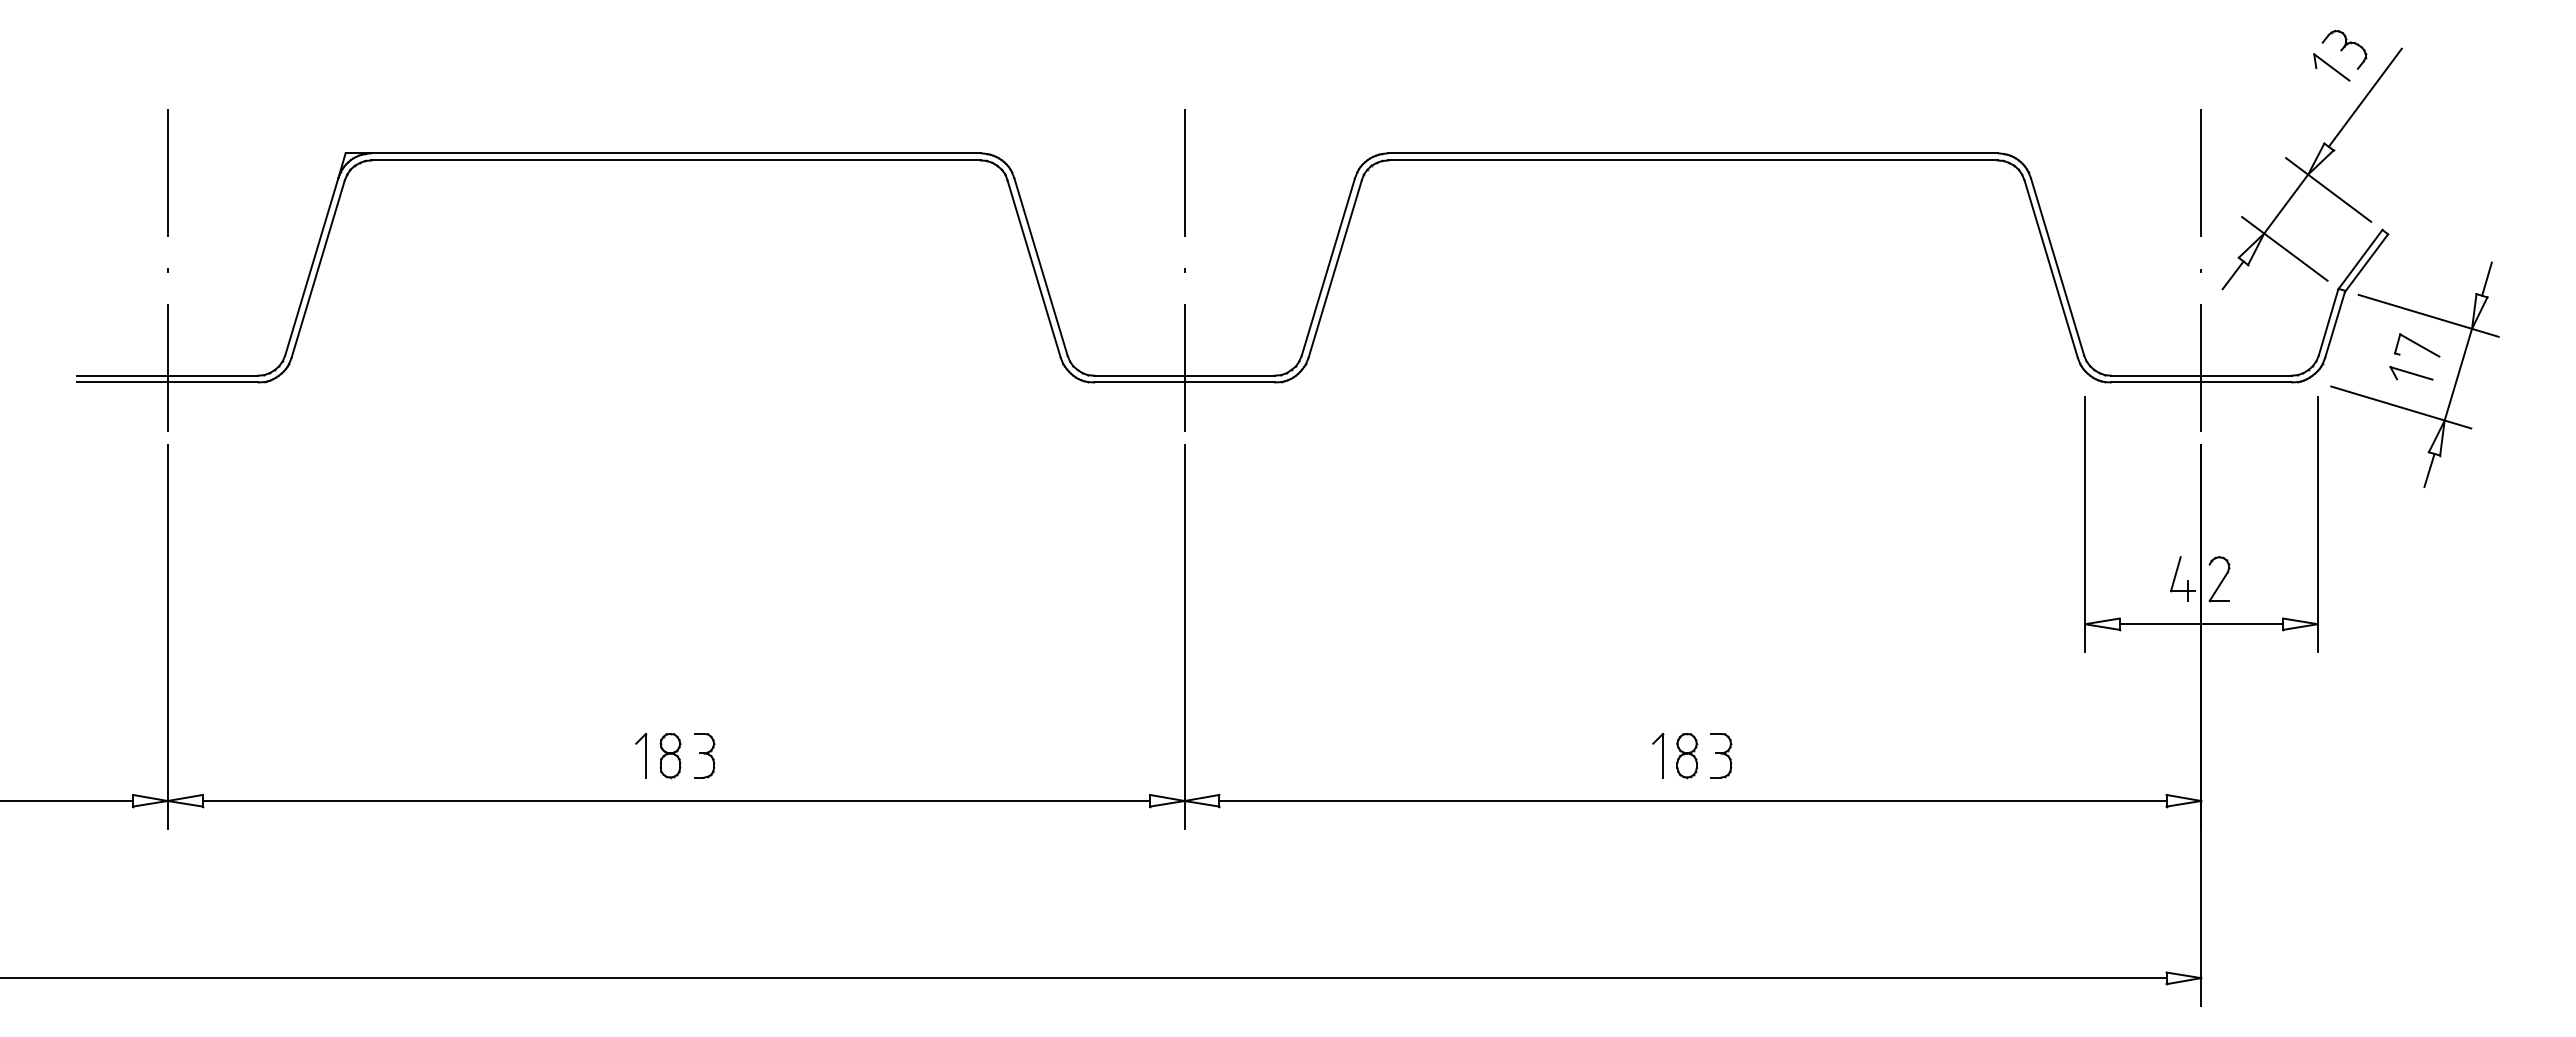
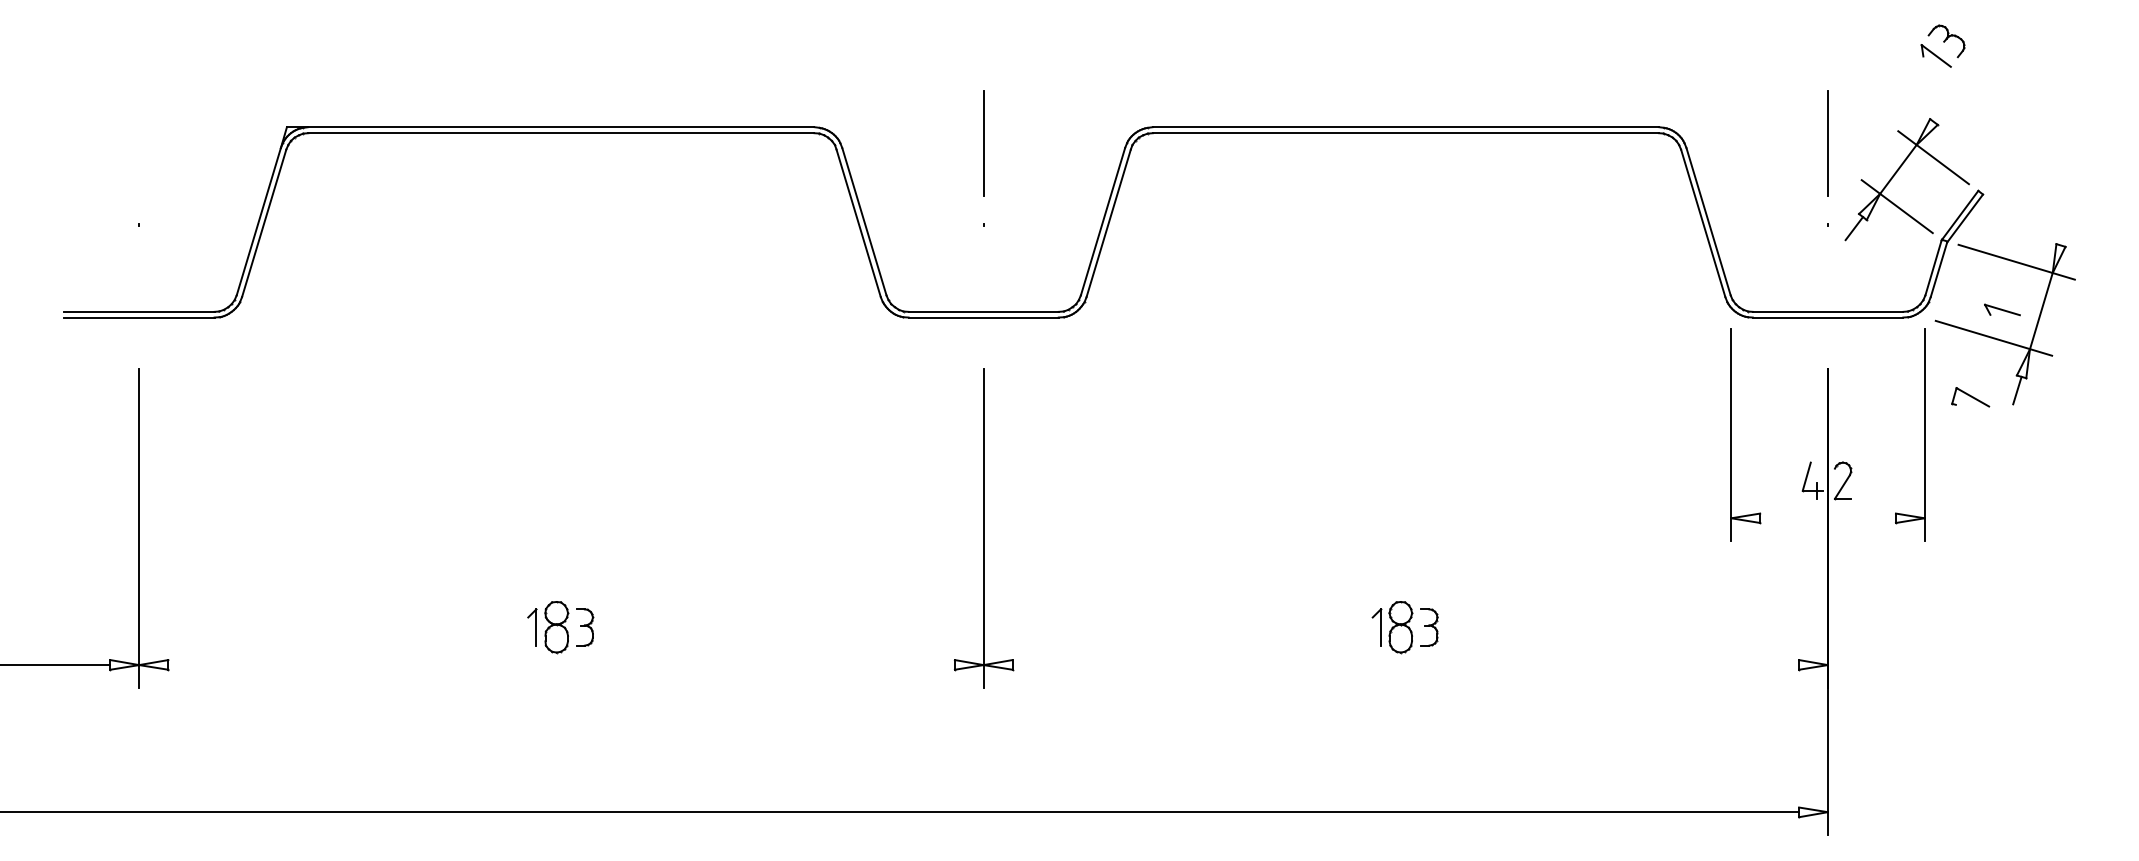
line: (2364, 97) -> (1963, 80), removed
line: (167, 173) -> (139, 144), removed
line: (2486, 278) -> (2064, 231), removed
part: (2417, 345) -> (1970, 397), moved
line: (167, 368) -> (139, 305), removed
line: (1184, 368) -> (983, 305), removed
line: (2201, 368) -> (1828, 305), removed
line: (2201, 624) -> (1828, 518), removed
part: (670, 756) -> (556, 628), size x1.4
part: (1687, 756) -> (1401, 628), size x1.4
line: (676, 801) -> (561, 665), removed
line: (1692, 801) -> (1405, 665), removed

